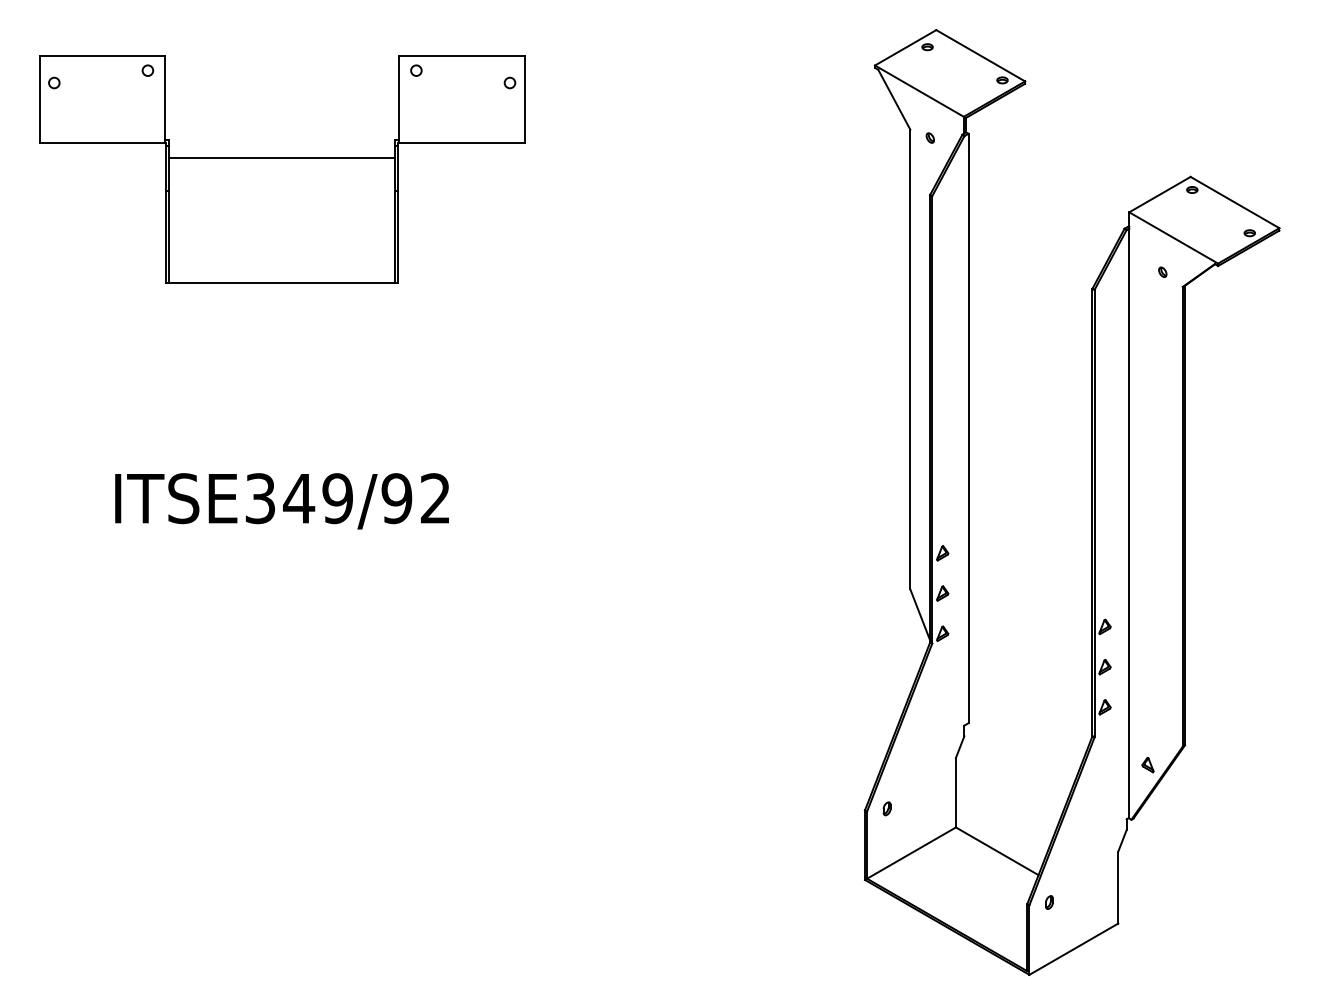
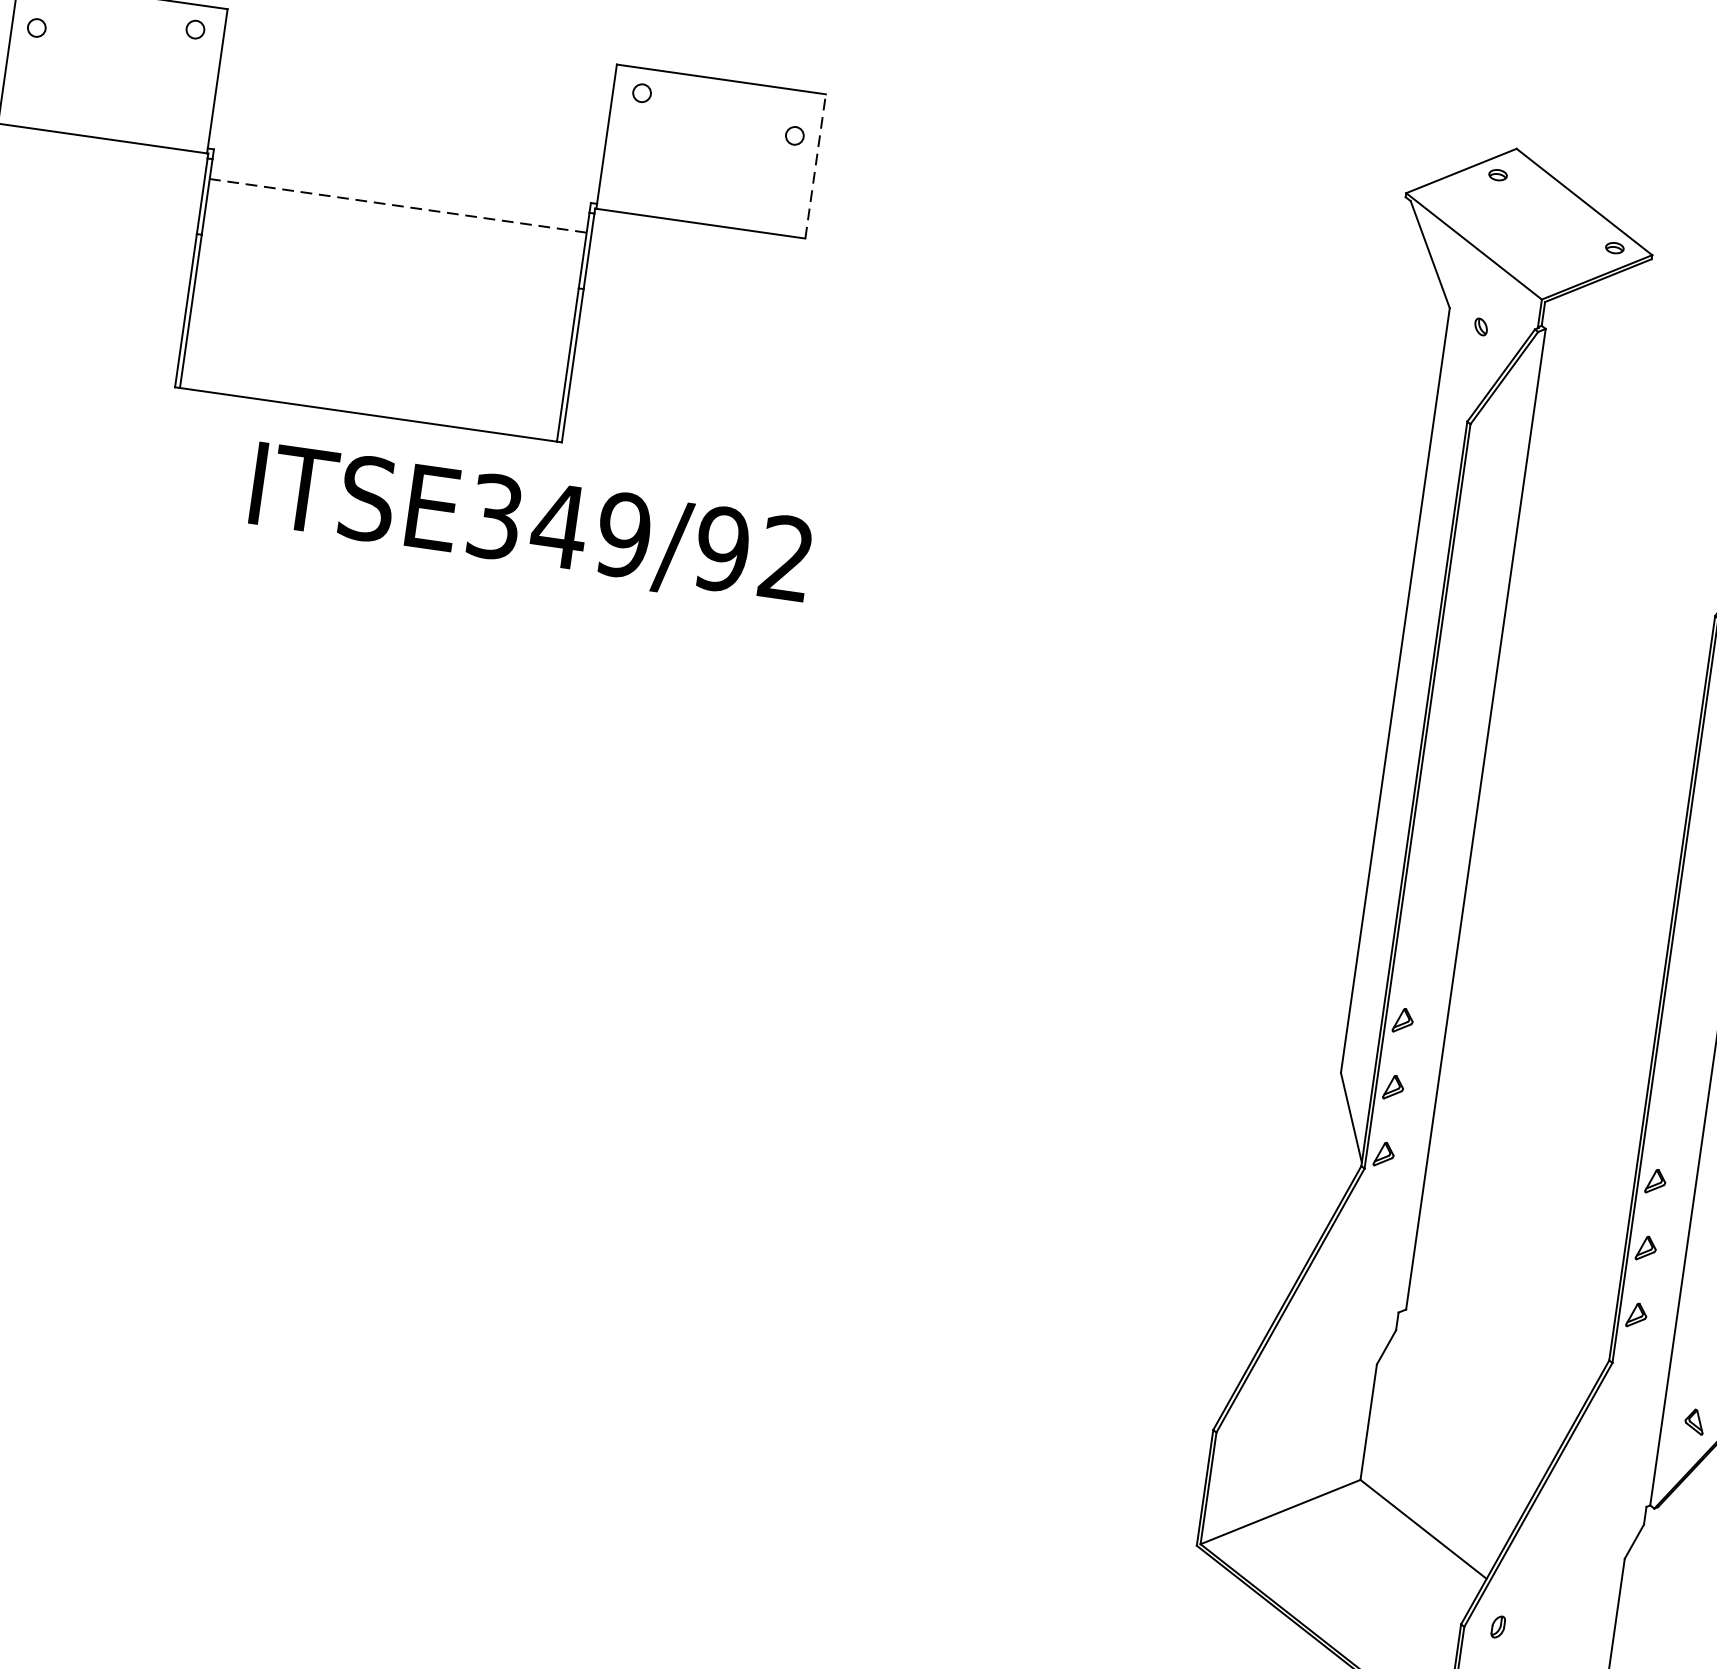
line: (524, 98) -> (815, 165), solid -> dashed
line: (281, 157) -> (397, 205), solid -> dashed
text: (281, 501) -> (529, 526), moved
part: (886, 808) -> (1249, 1431), removed

